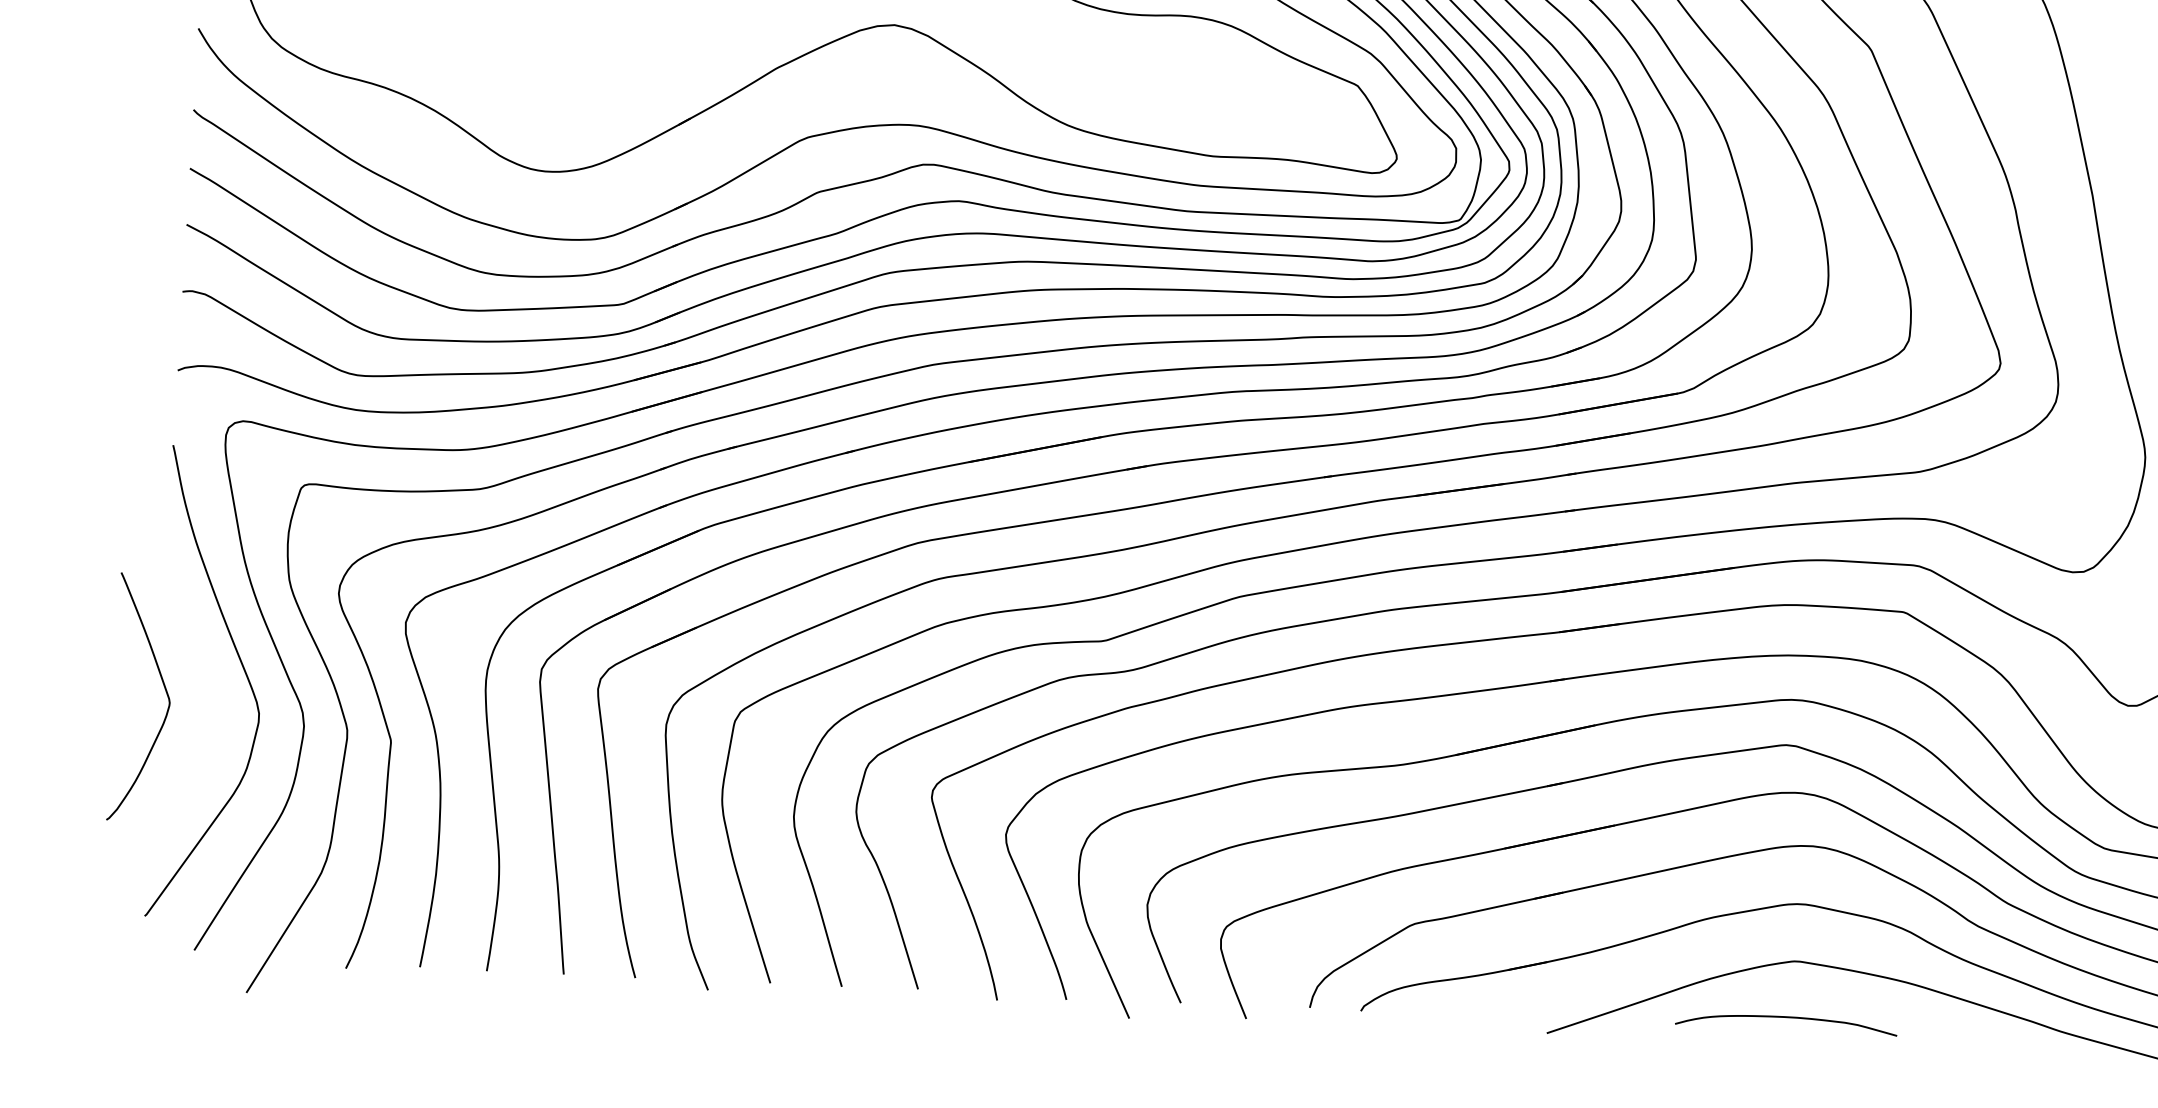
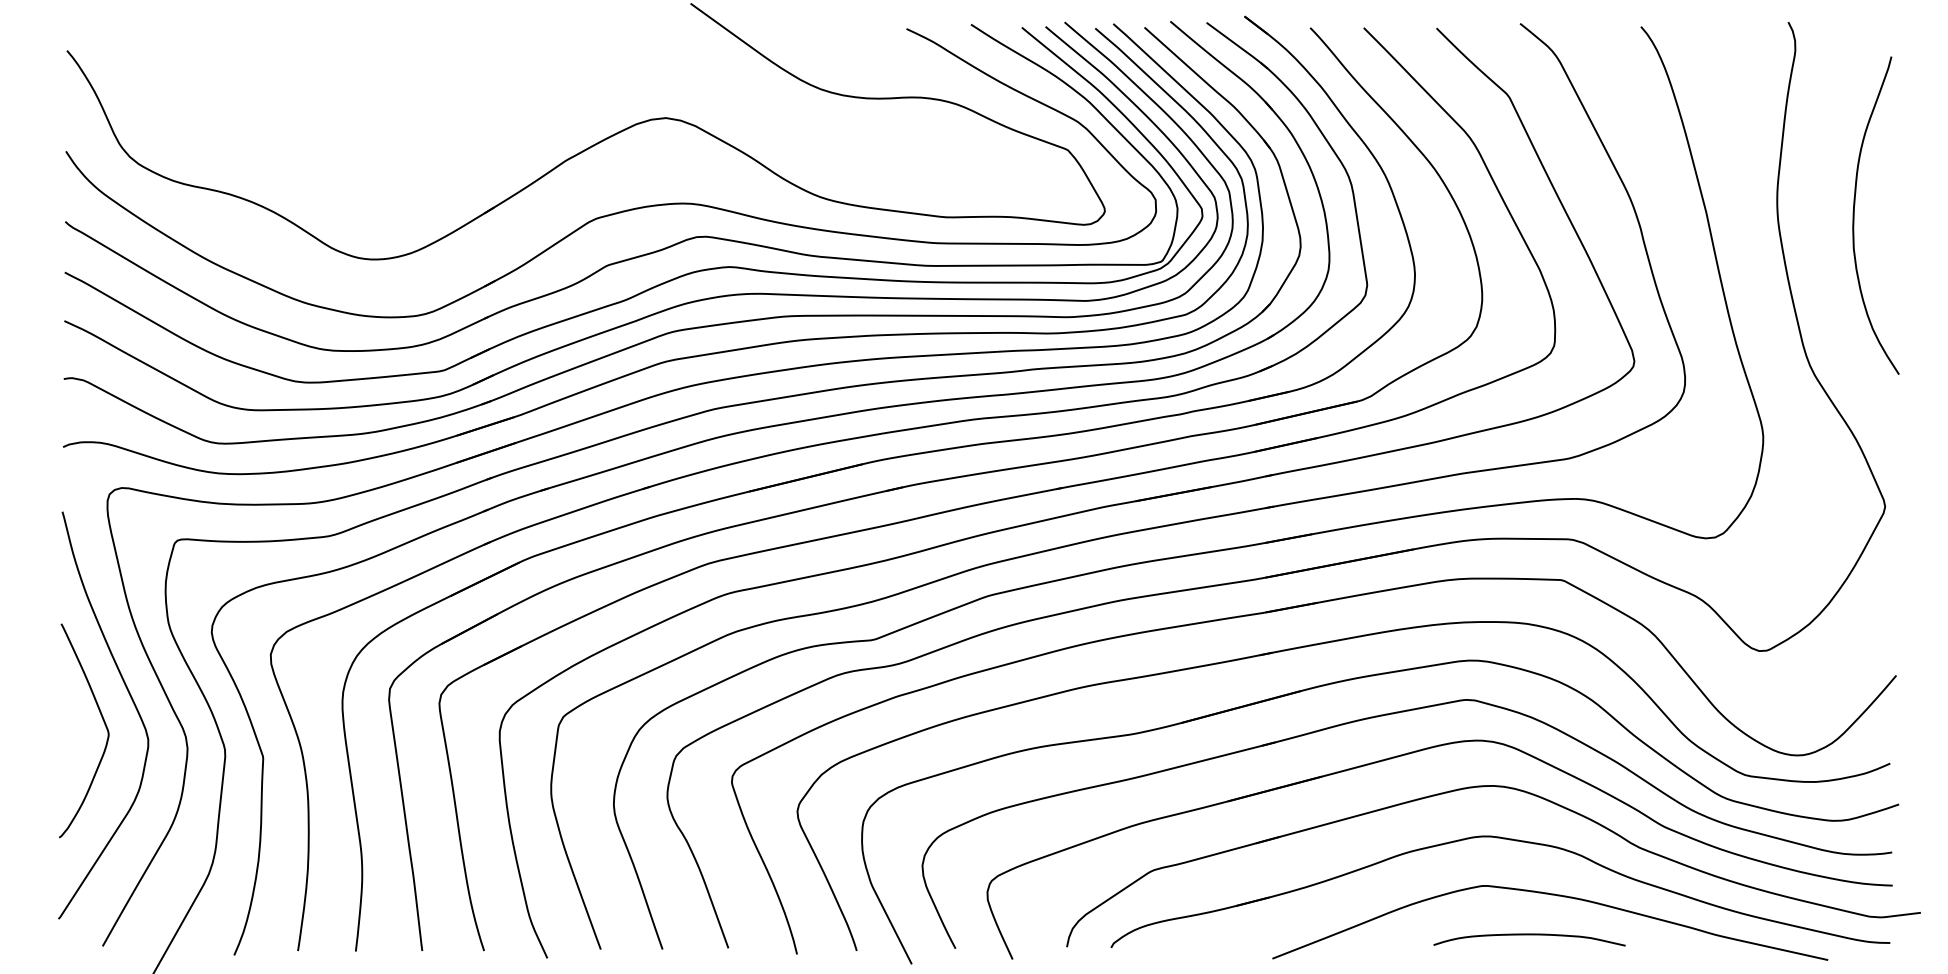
curve: (164, 689) -> (103, 722), moved
curve: (1786, 1018) -> (1529, 935), moved

